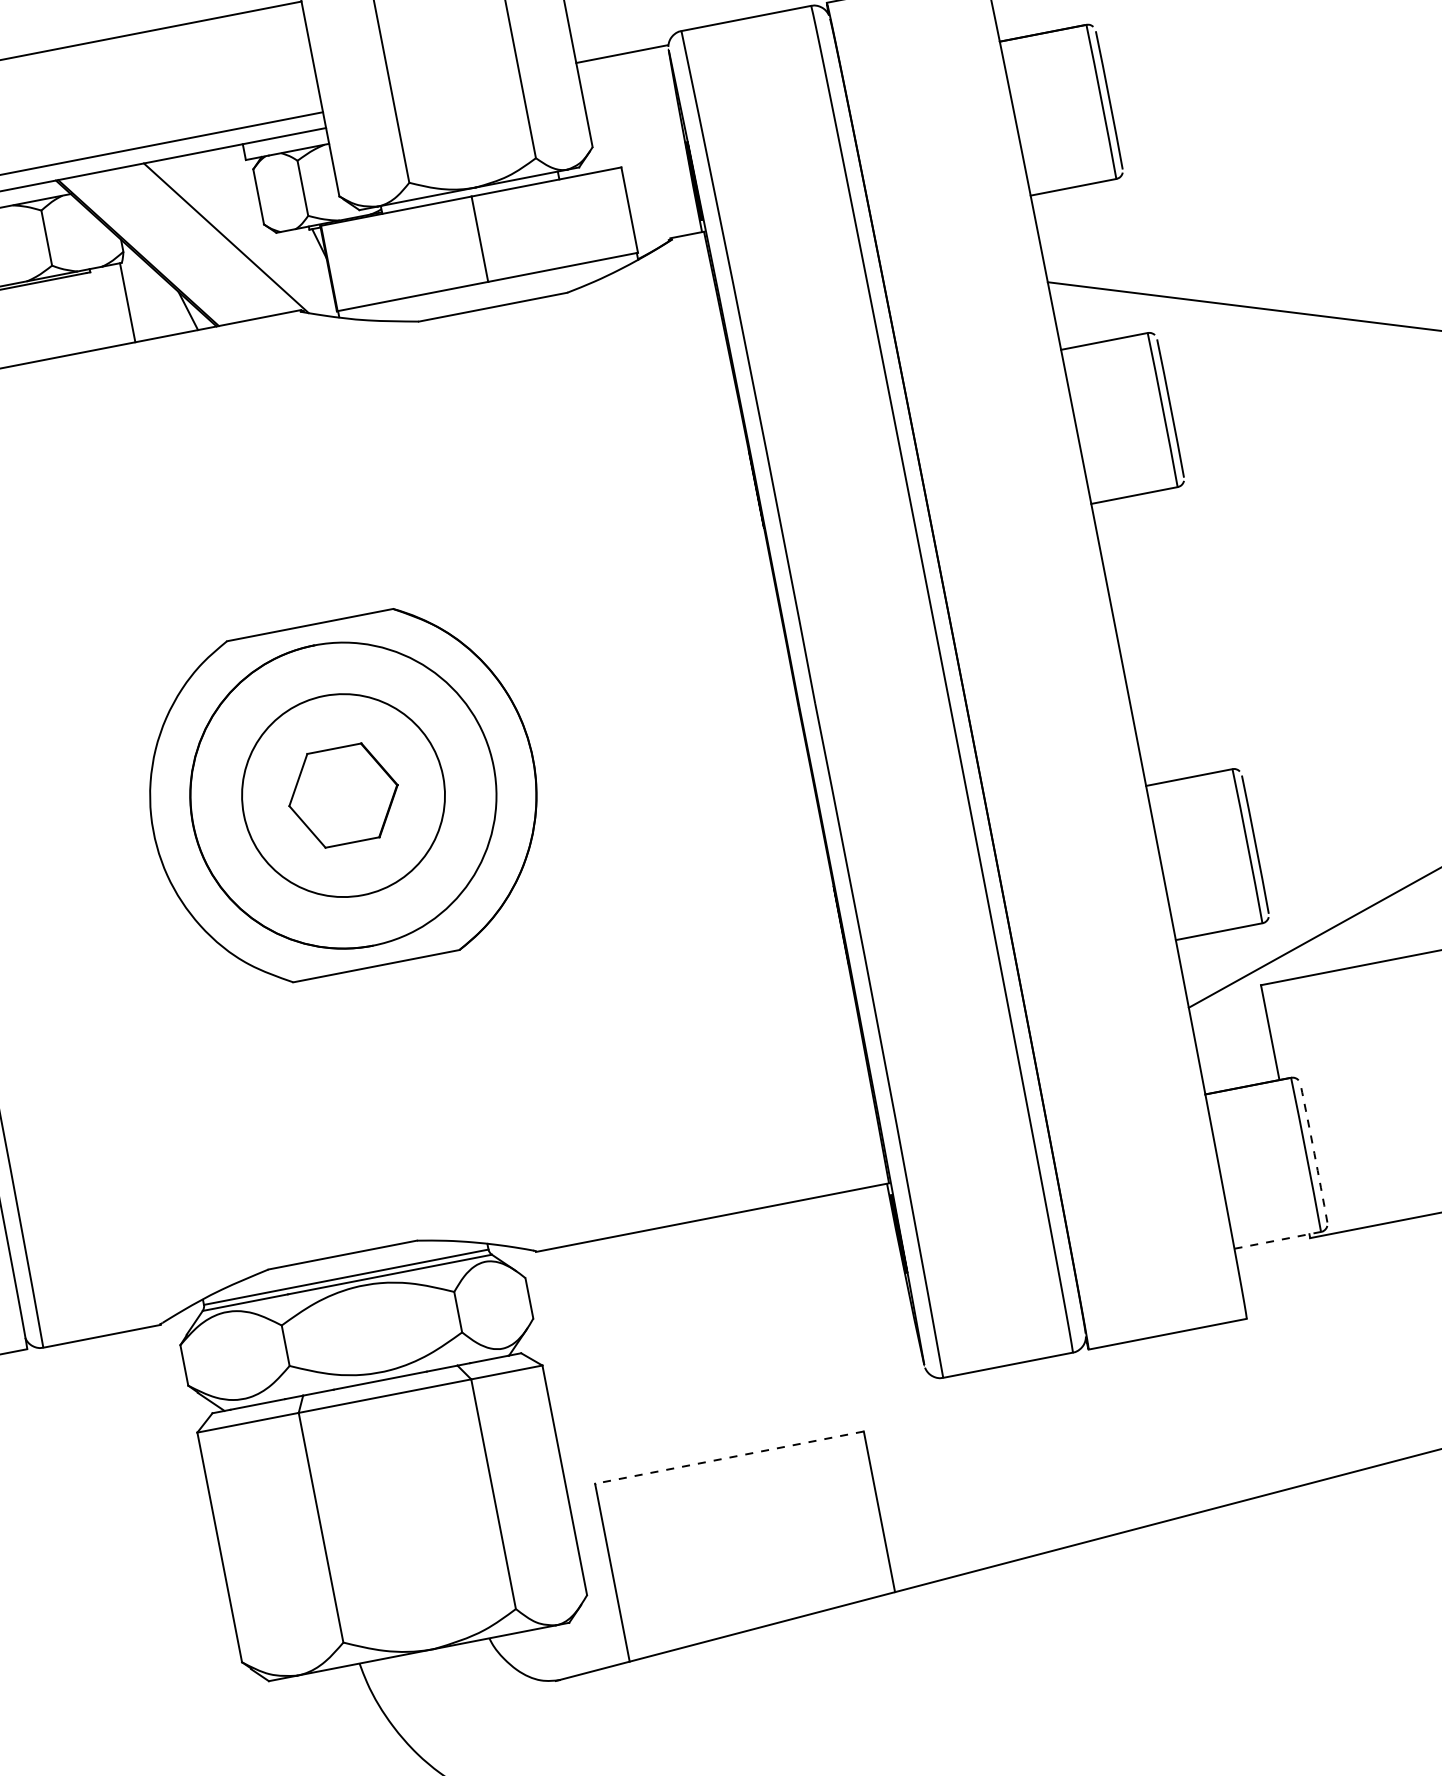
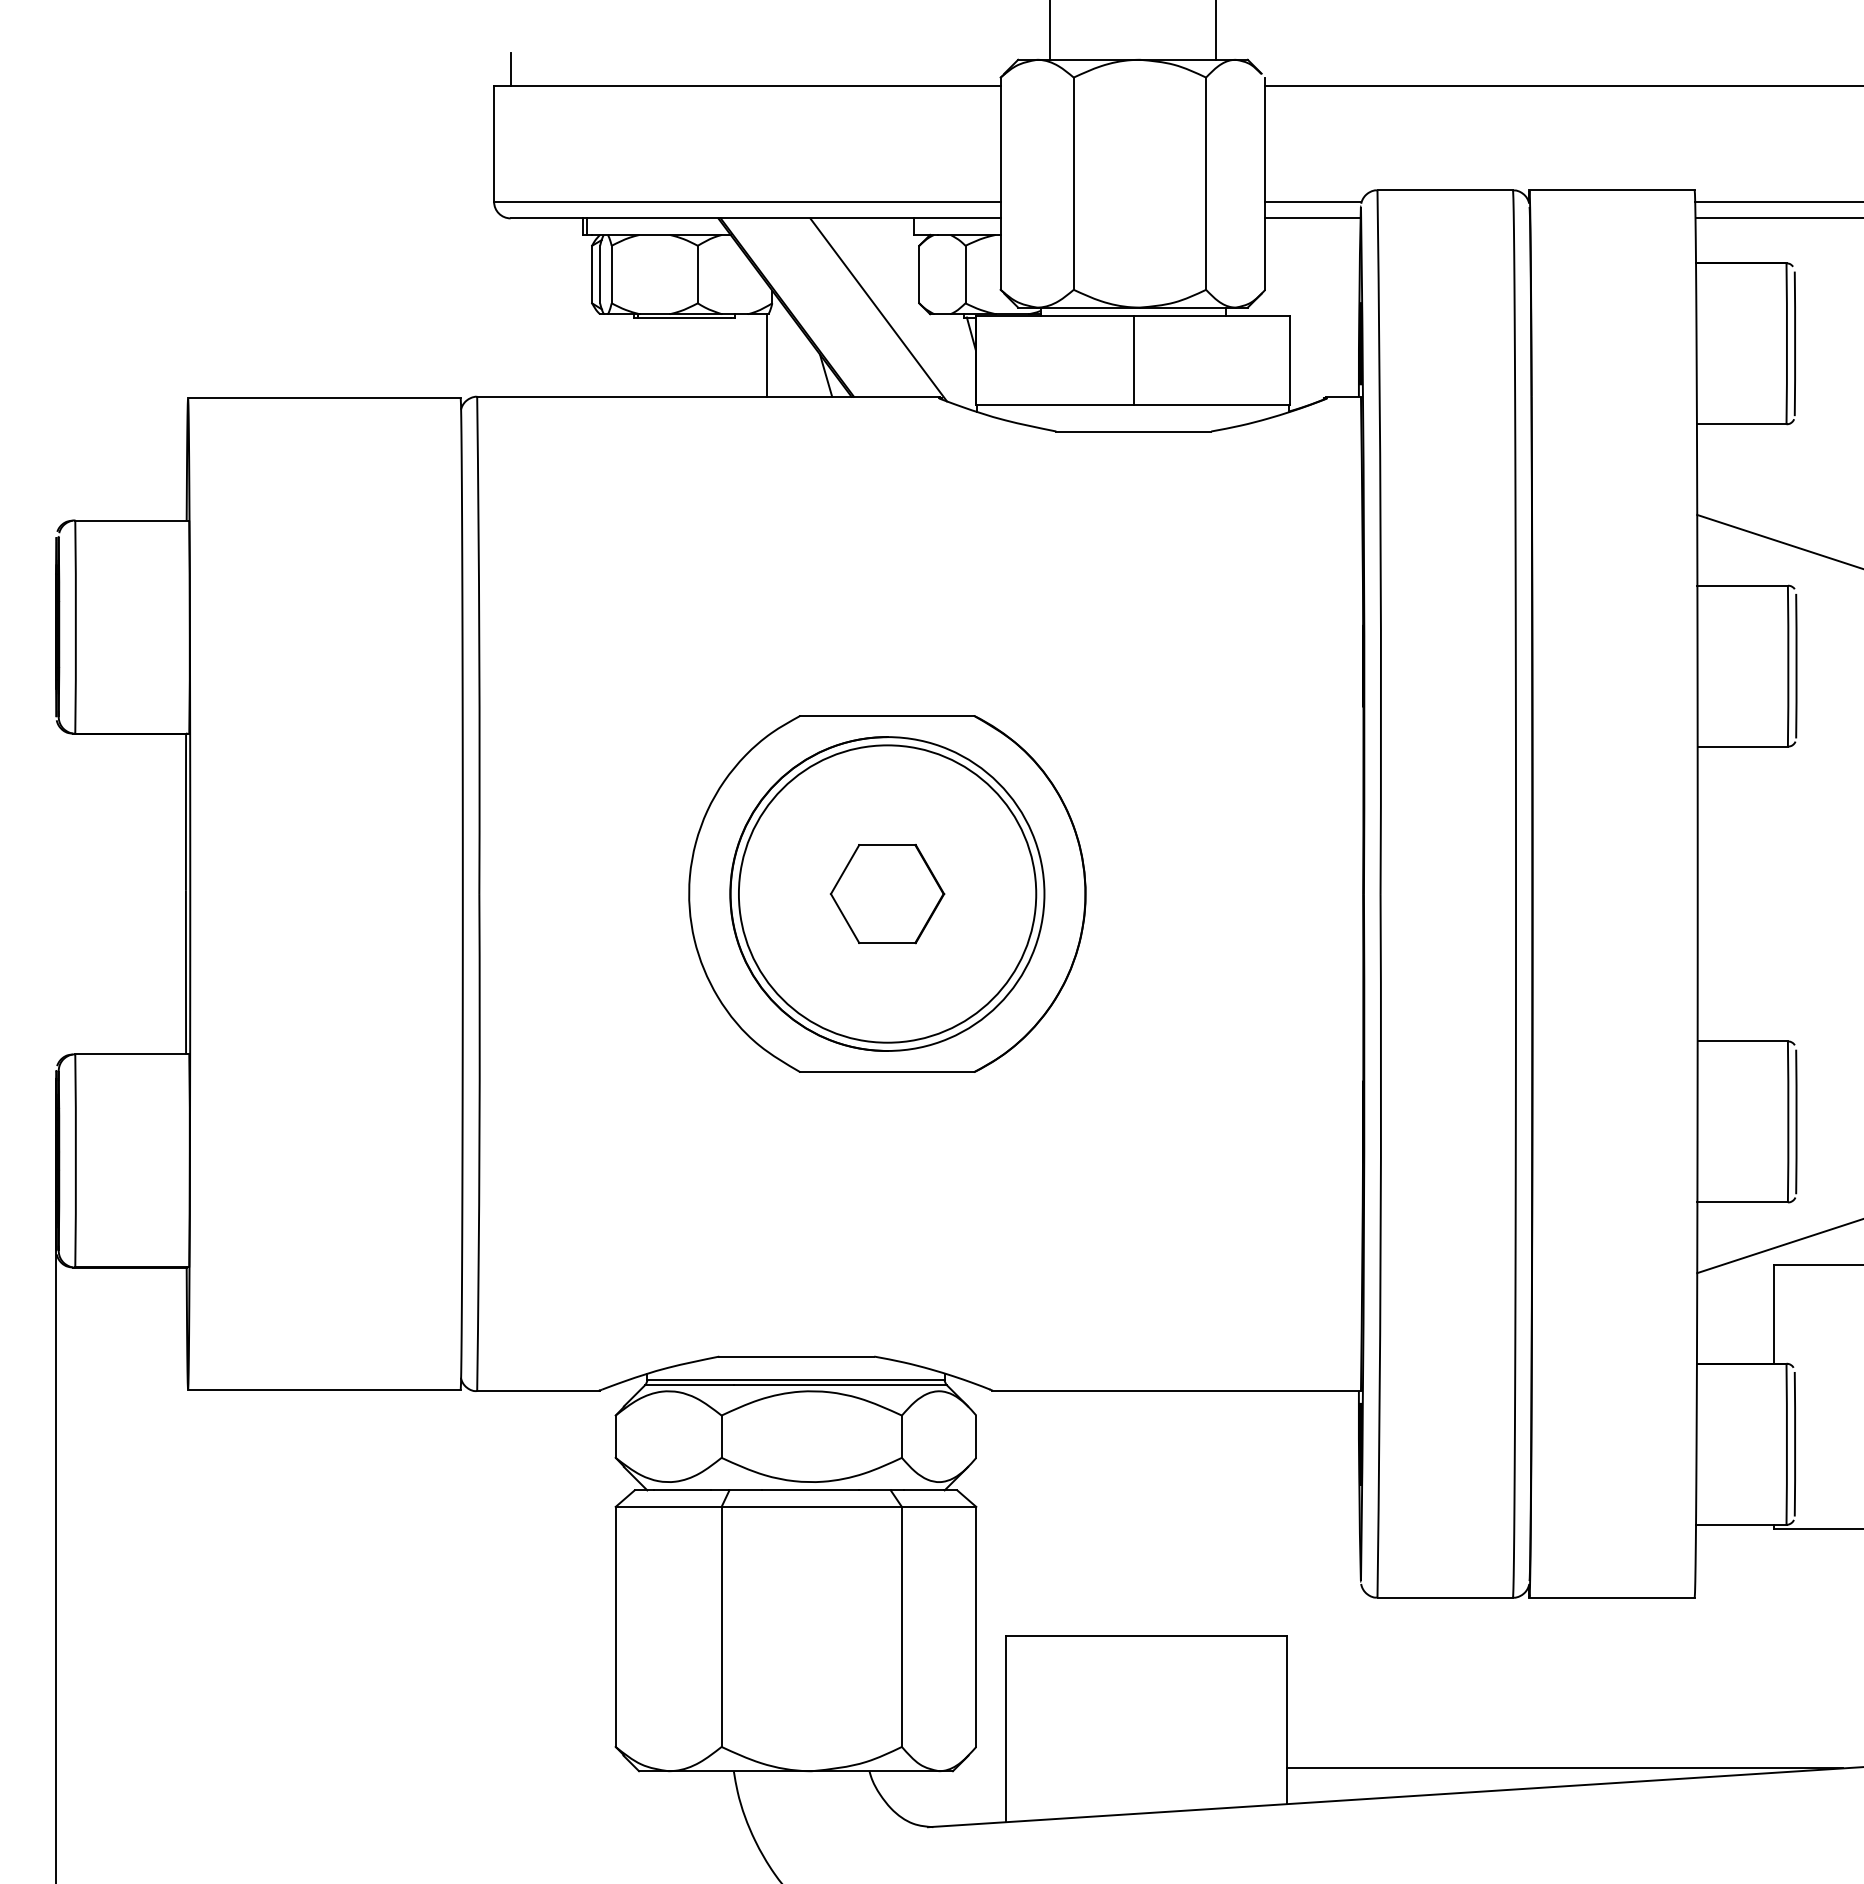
line: (624, 70) -> (1312, 218), added
circle: (343, 795) -> (887, 893), size x1.43
arc: (1314, 1153) -> (1795, 1444), dashed -> solid
line: (1277, 1240) -> (1741, 1524), dashed -> solid
line: (729, 1457) -> (1146, 1636), dashed -> solid
line: (1153, 1506) -> (1564, 1768), added

